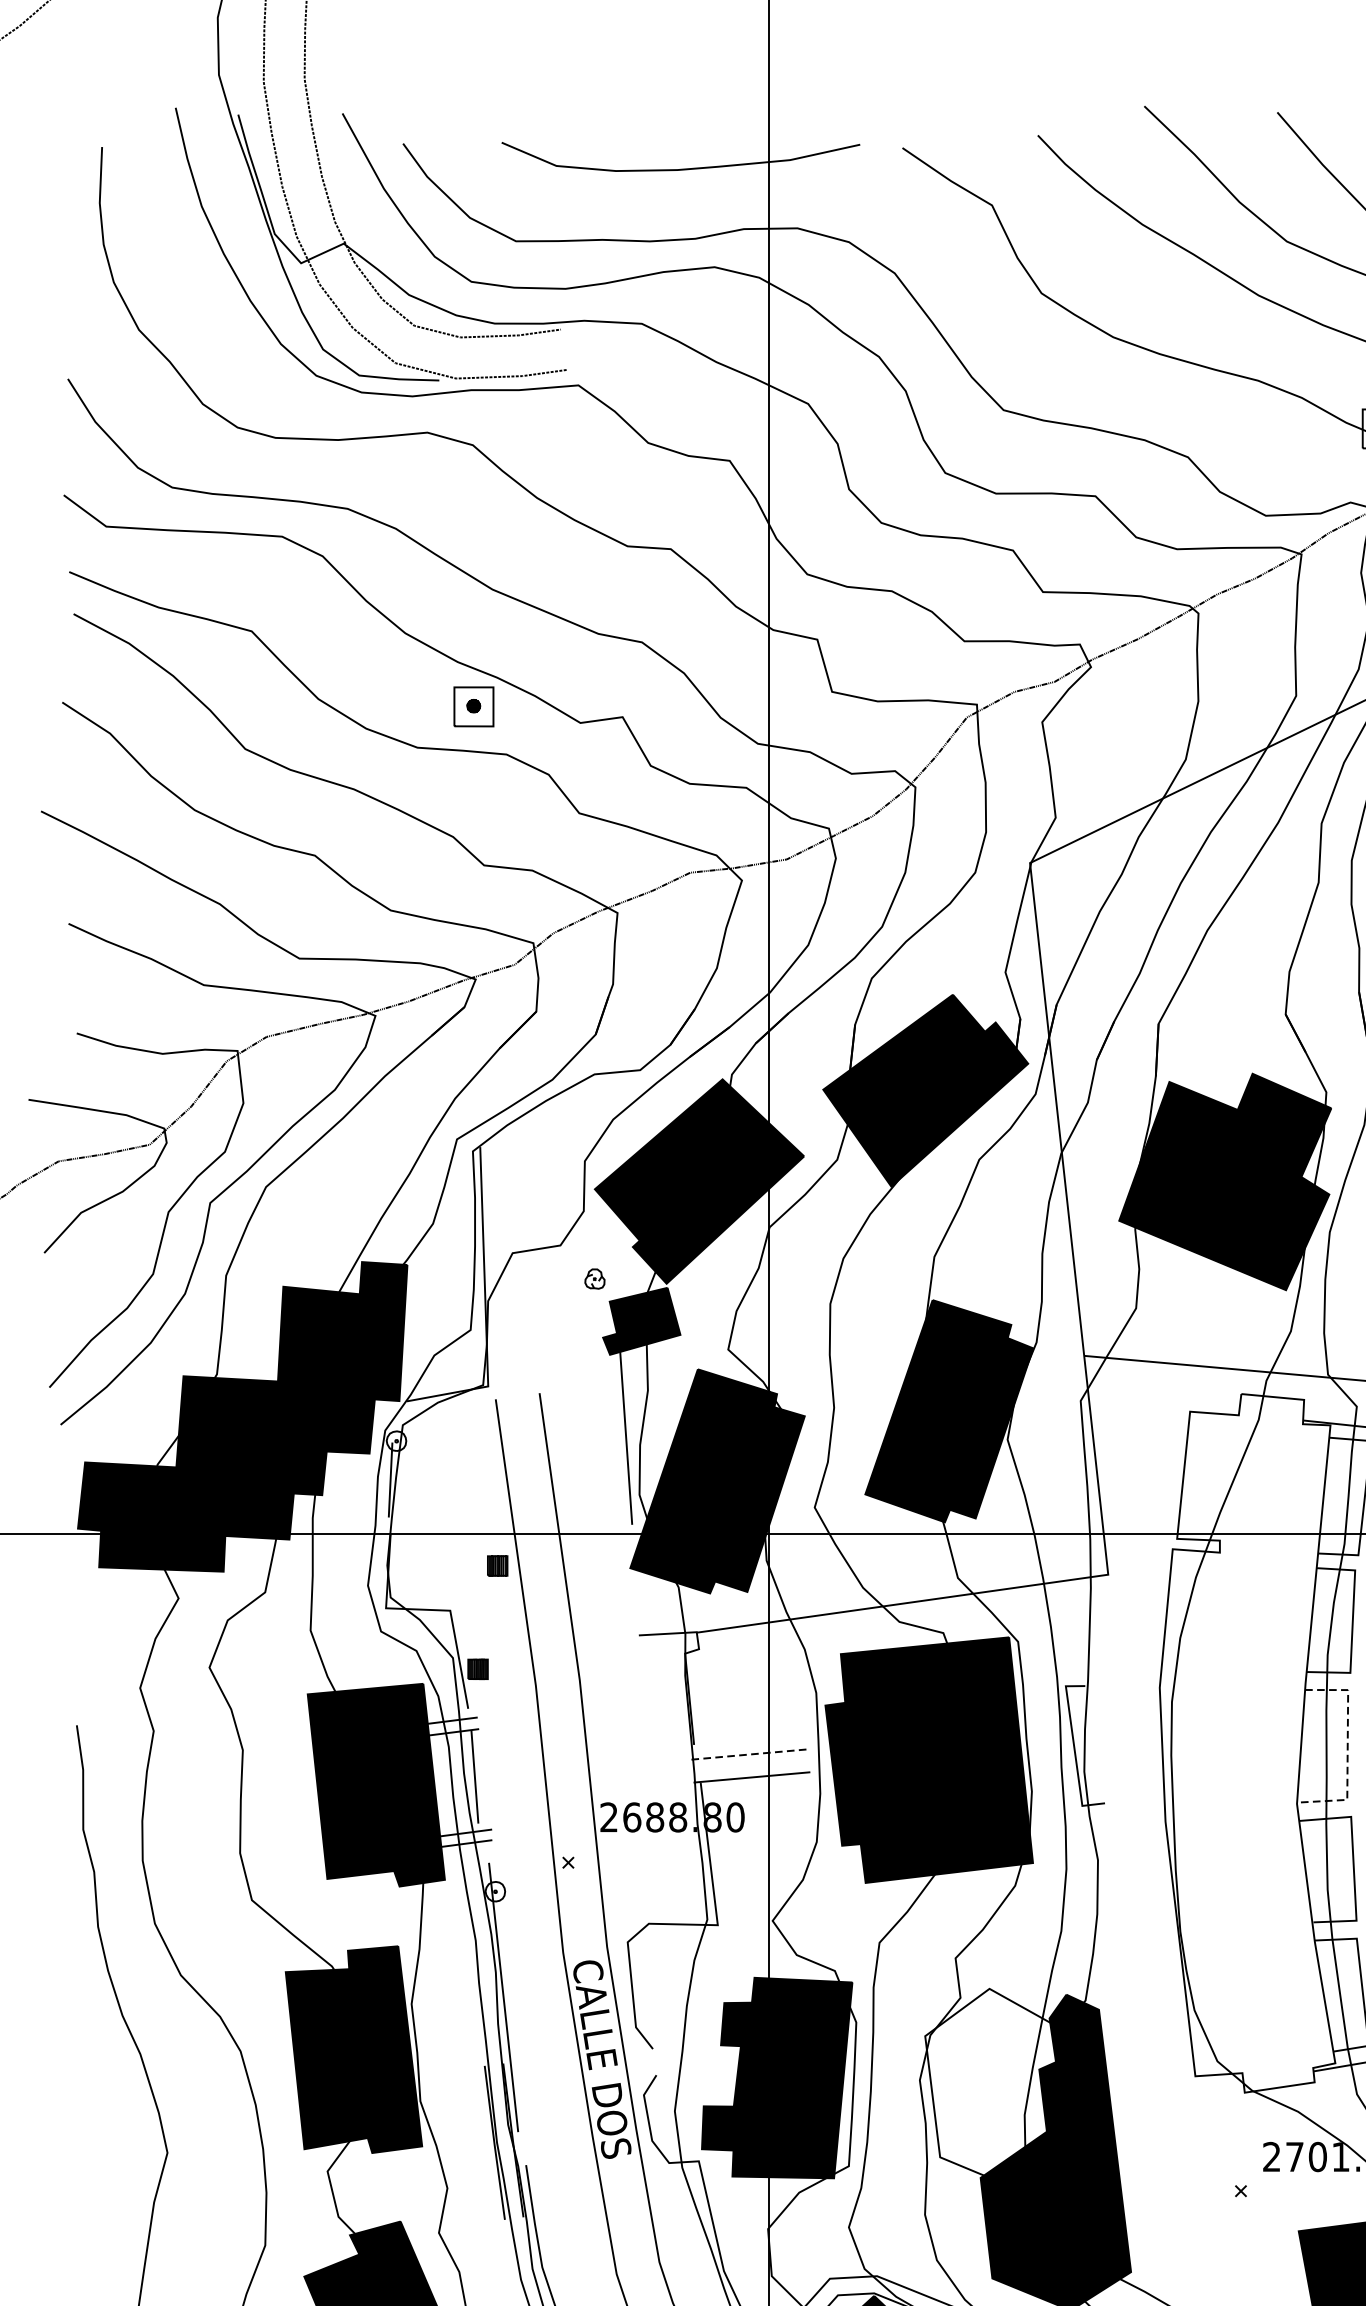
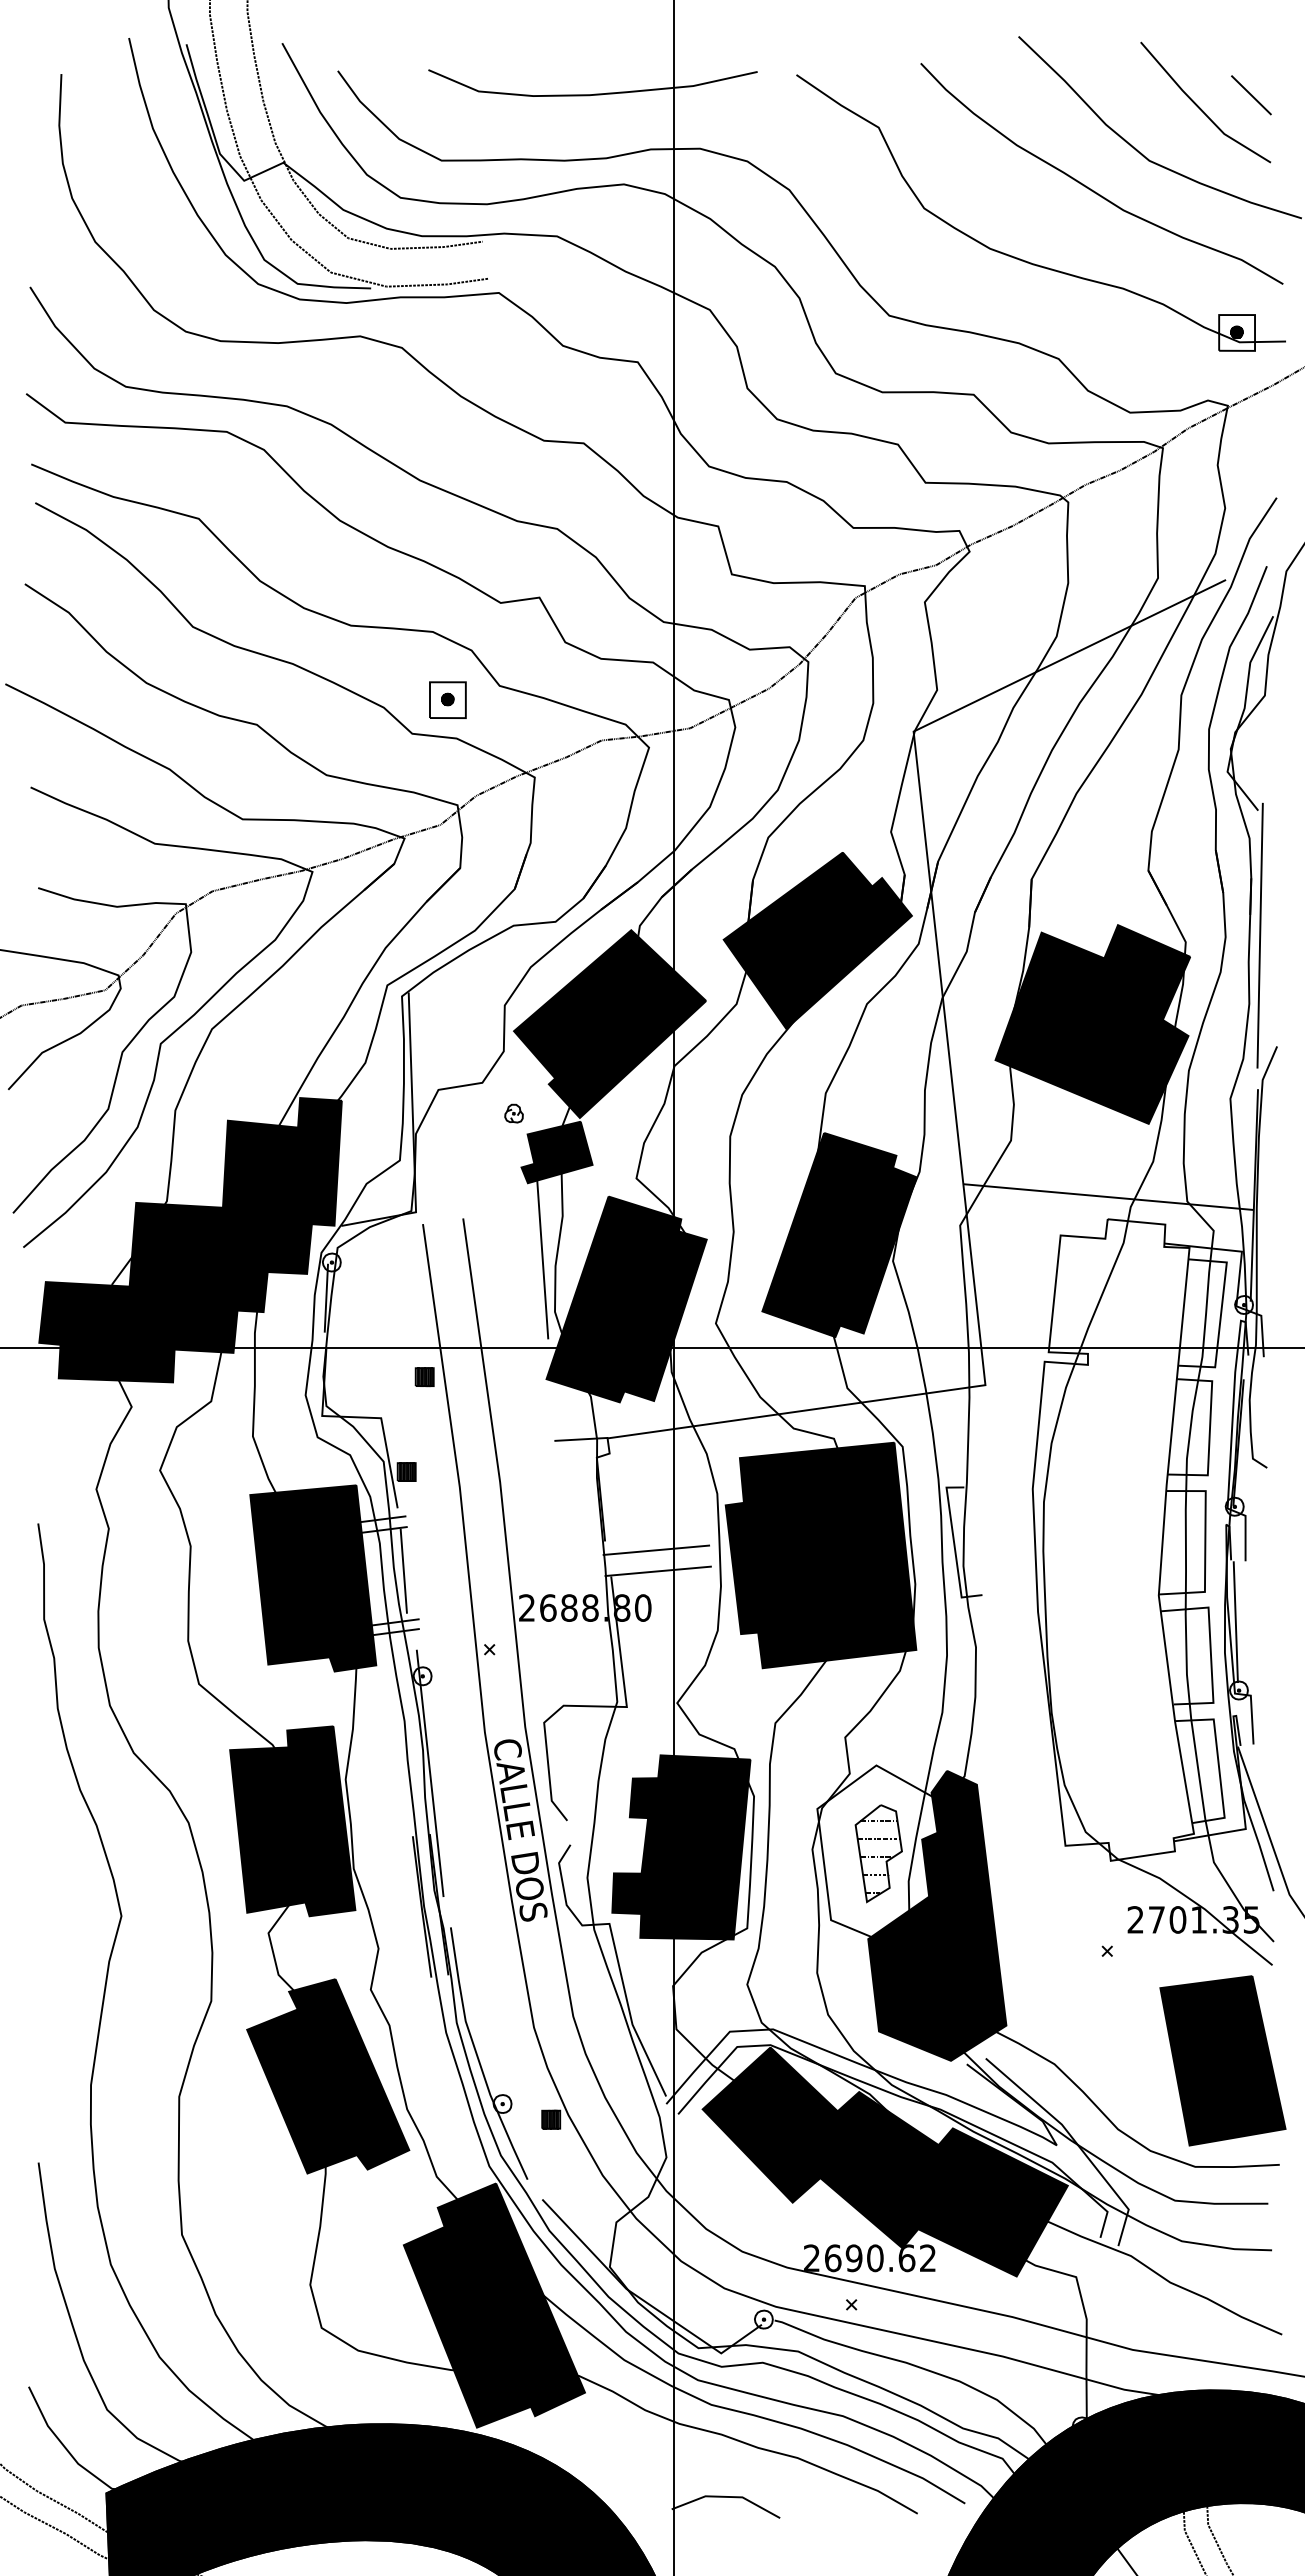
part: (473, 706) -> (447, 699), moved
line: (1347, 1749) -> (1205, 1545), dashed -> solid
line: (750, 1754) -> (656, 1550), dashed -> solid
part: (991, 2084) -> (878, 1853), added

